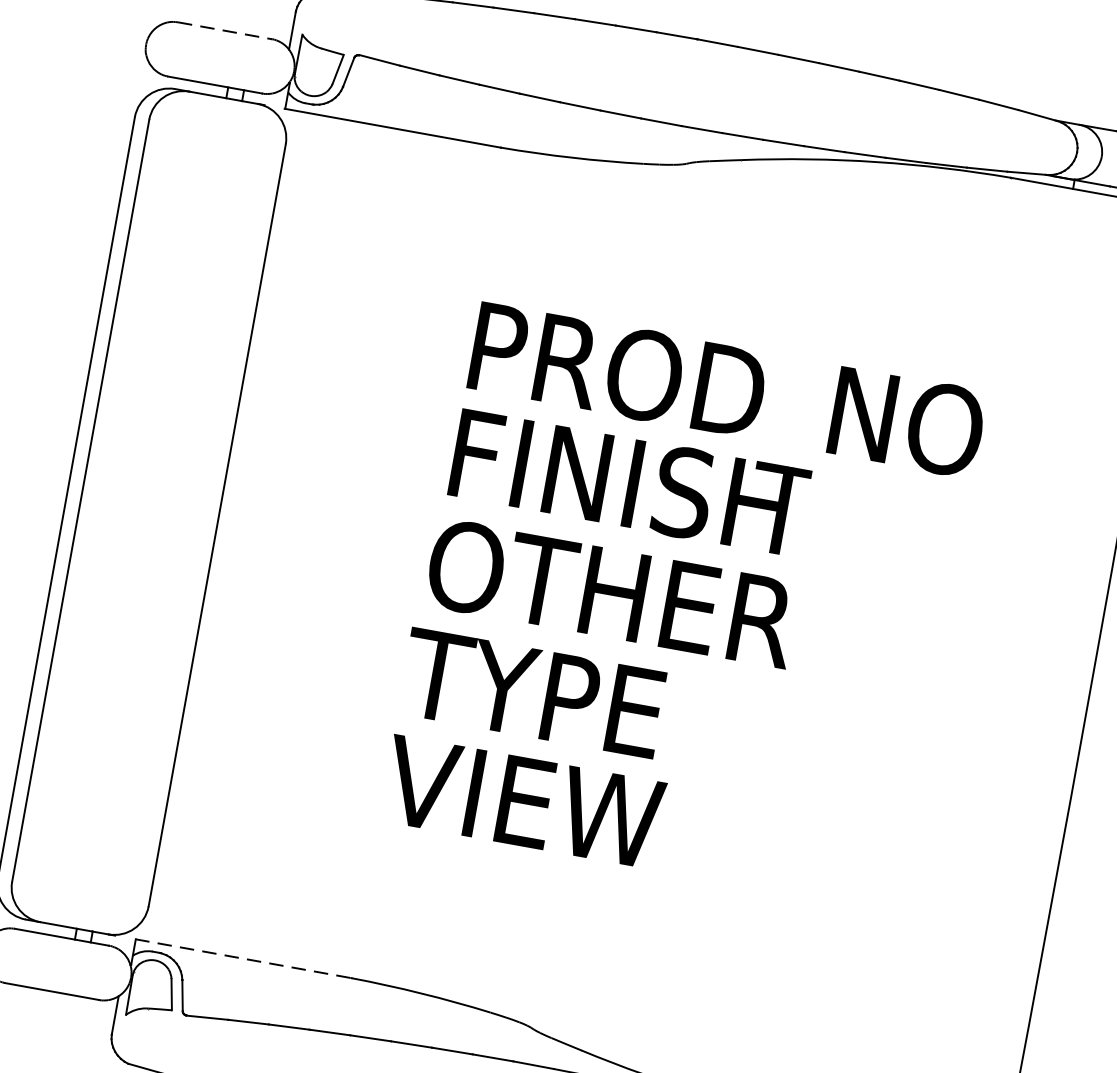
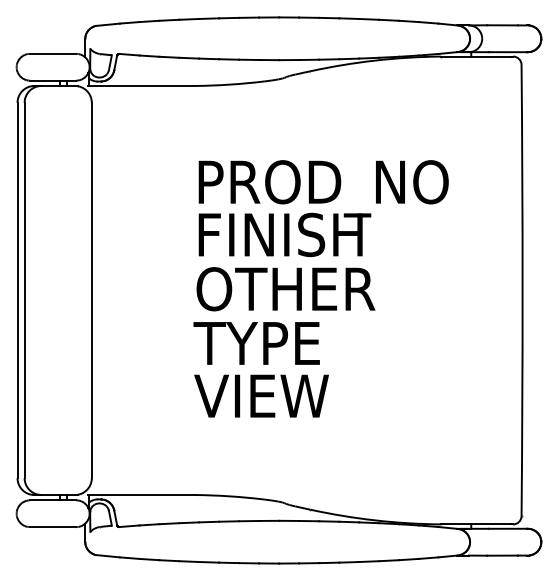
line: (225, 30) -> (53, 53), dashed -> solid
line: (243, 959) -> (141, 495), dashed -> solid

